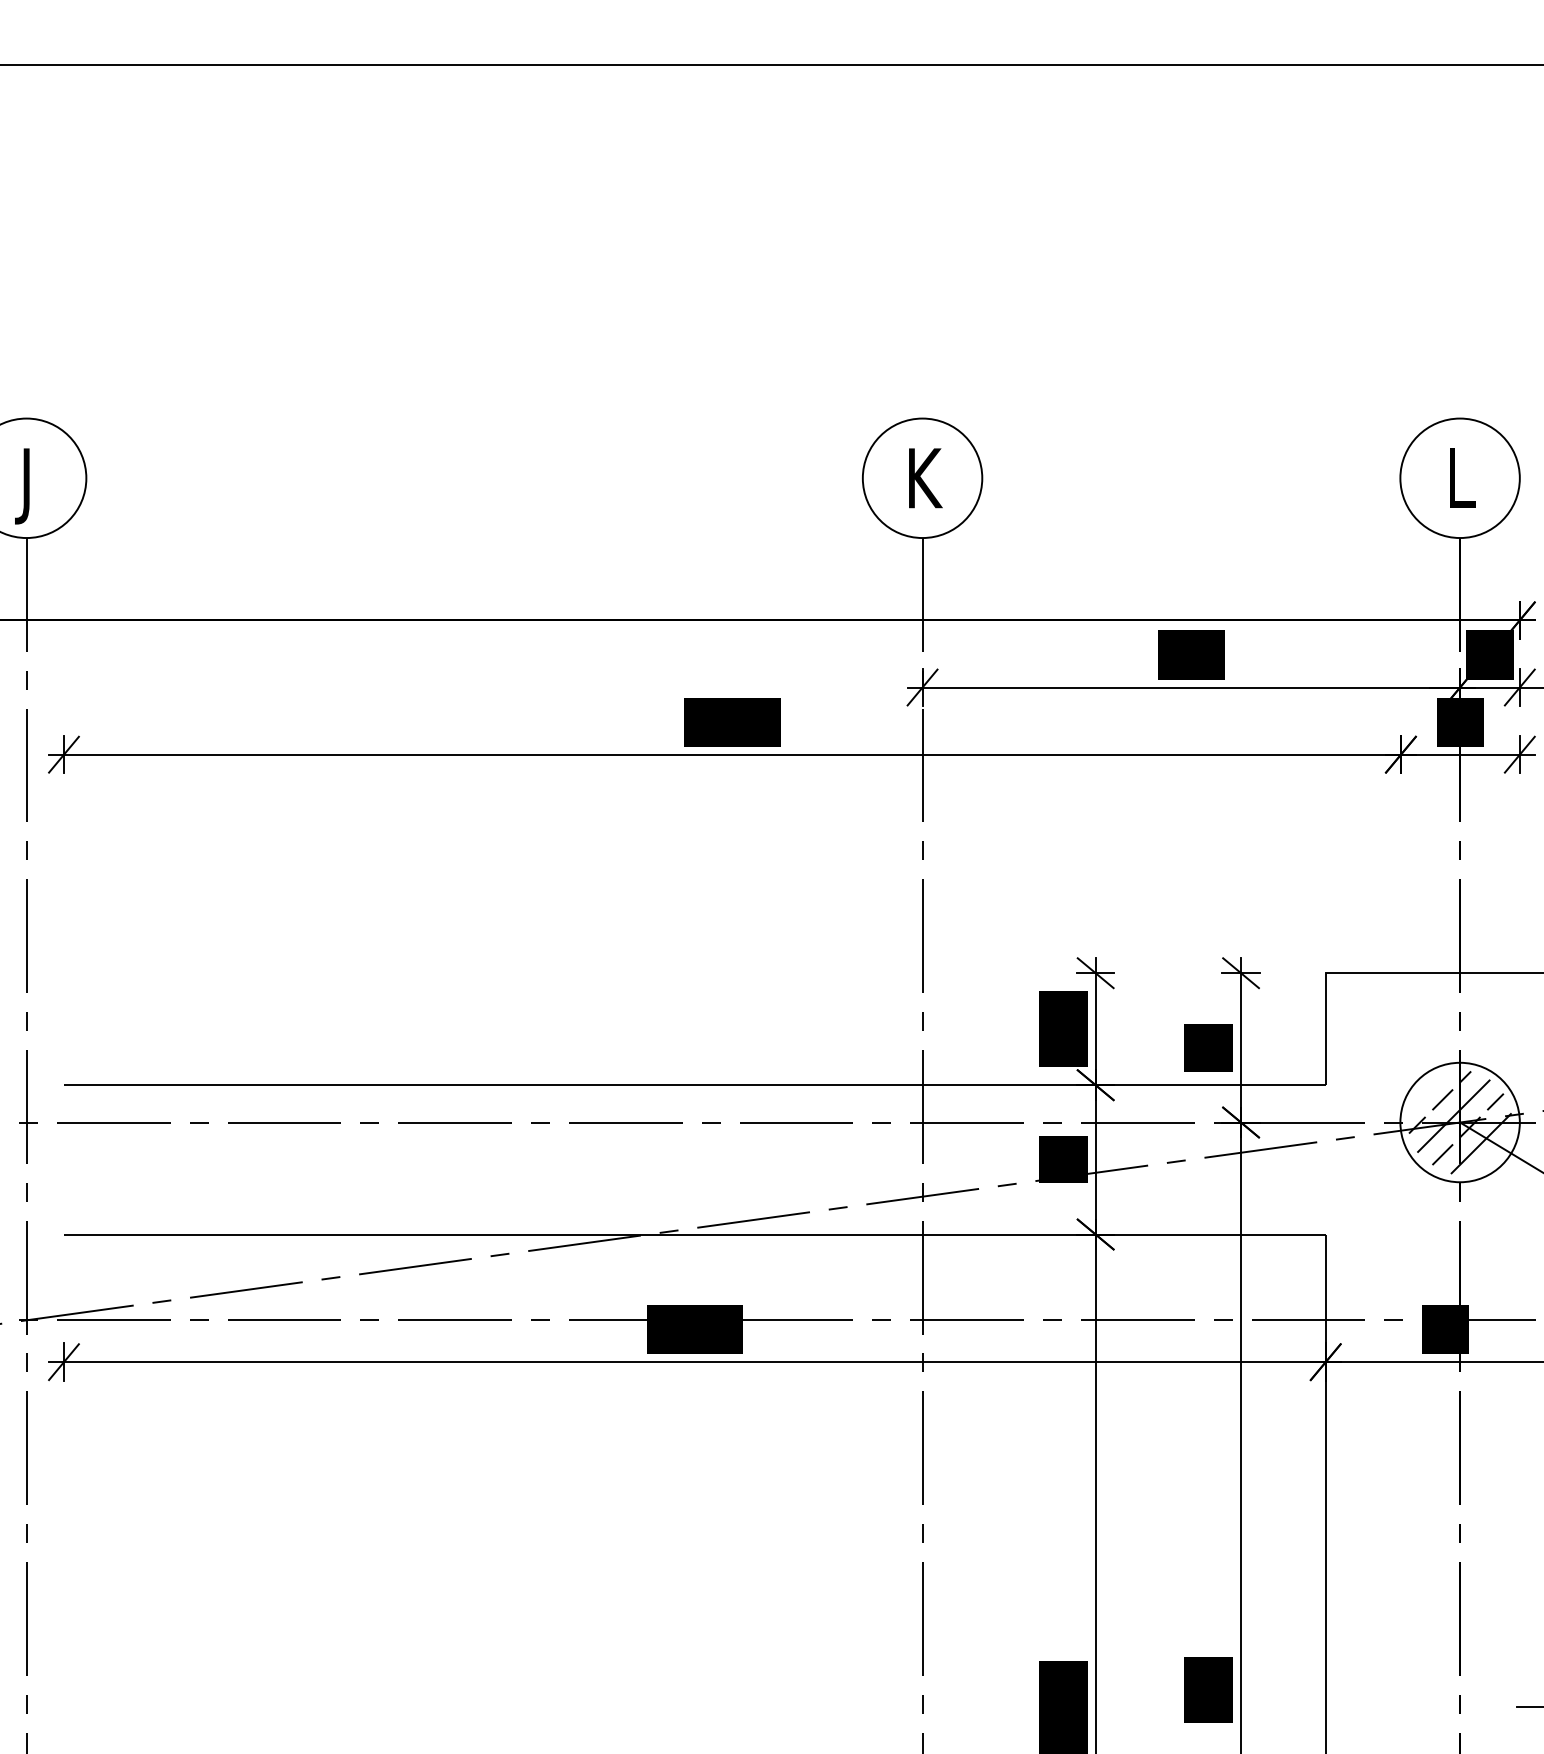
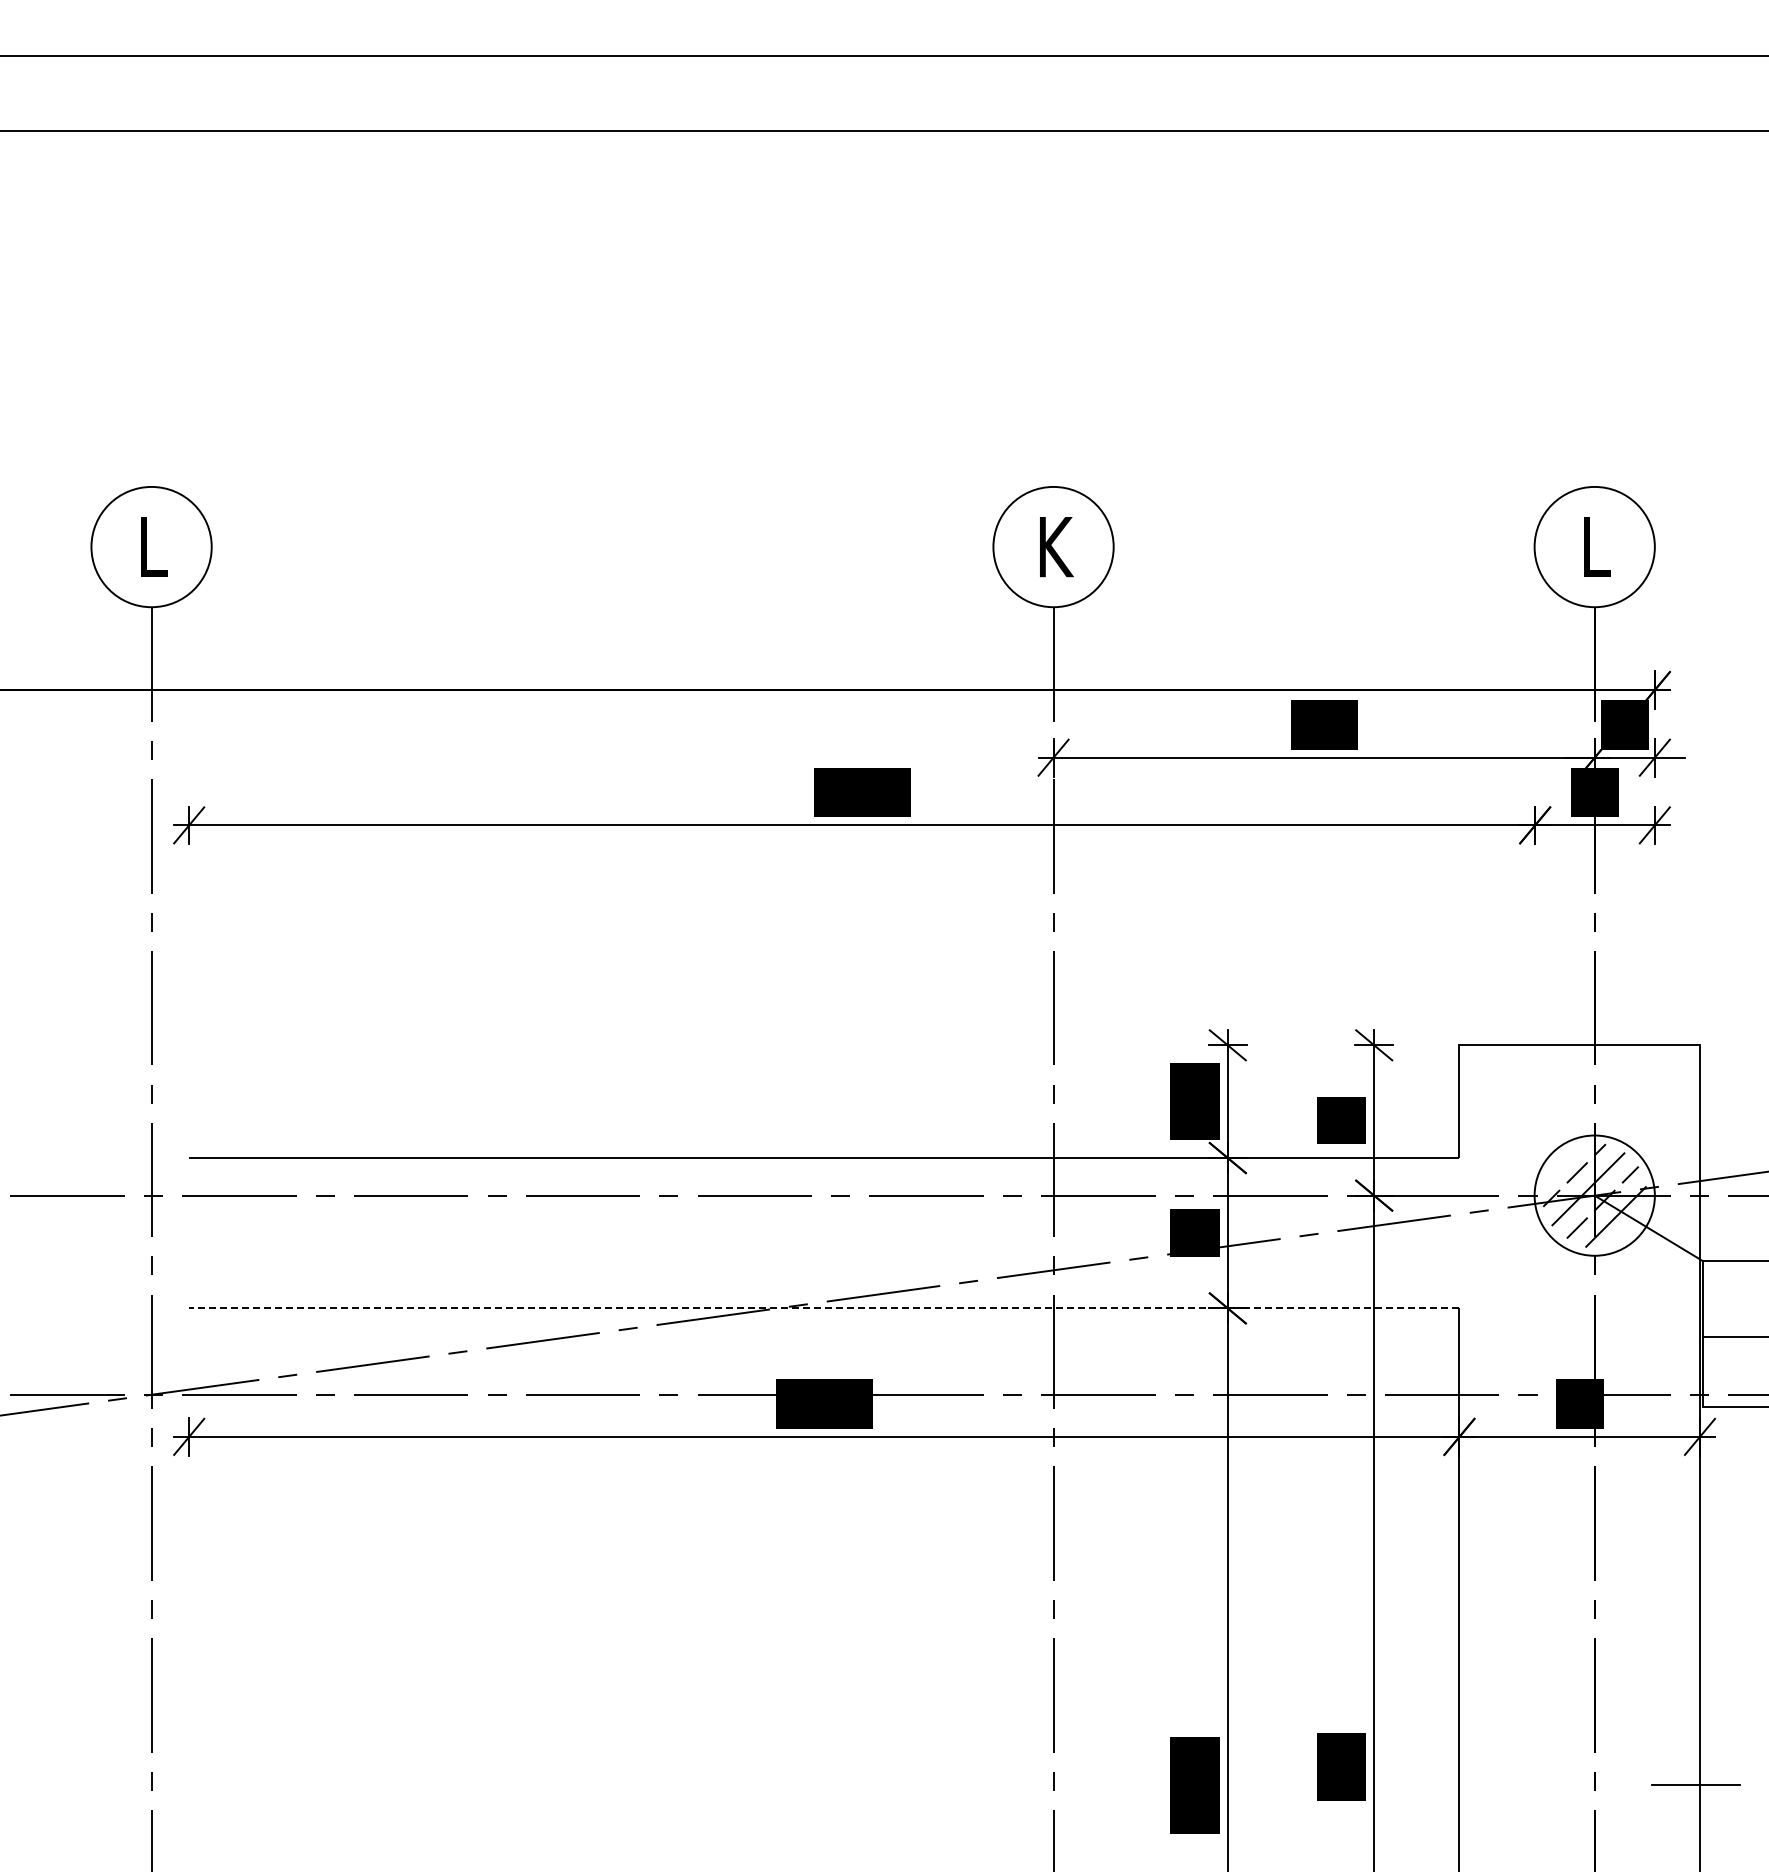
text: (28, 486) -> (153, 555), J -> L
line: (694, 1234) -> (823, 1308), solid -> dashed

